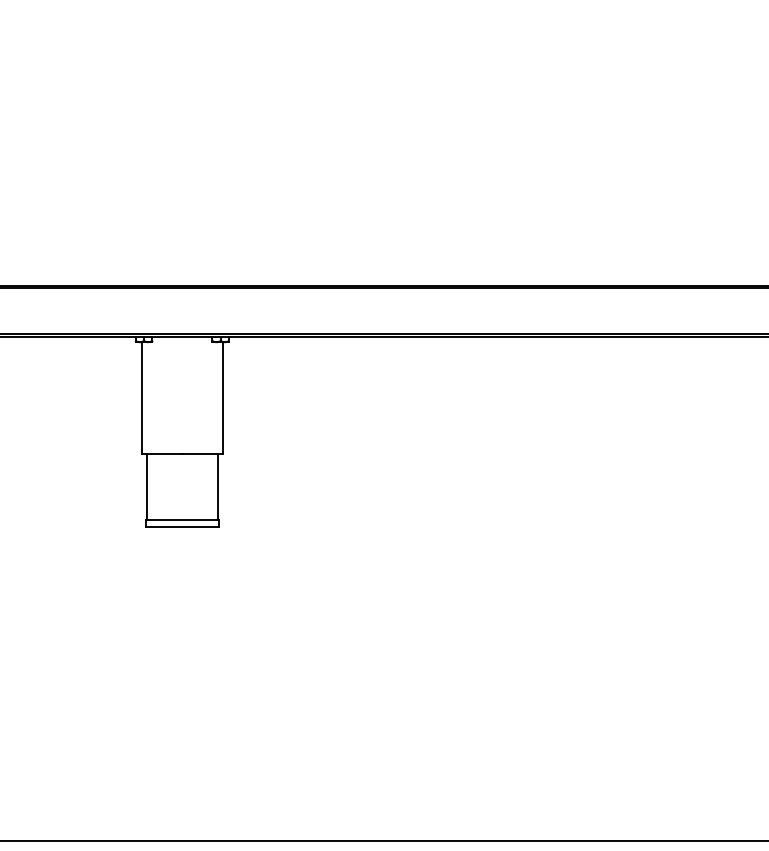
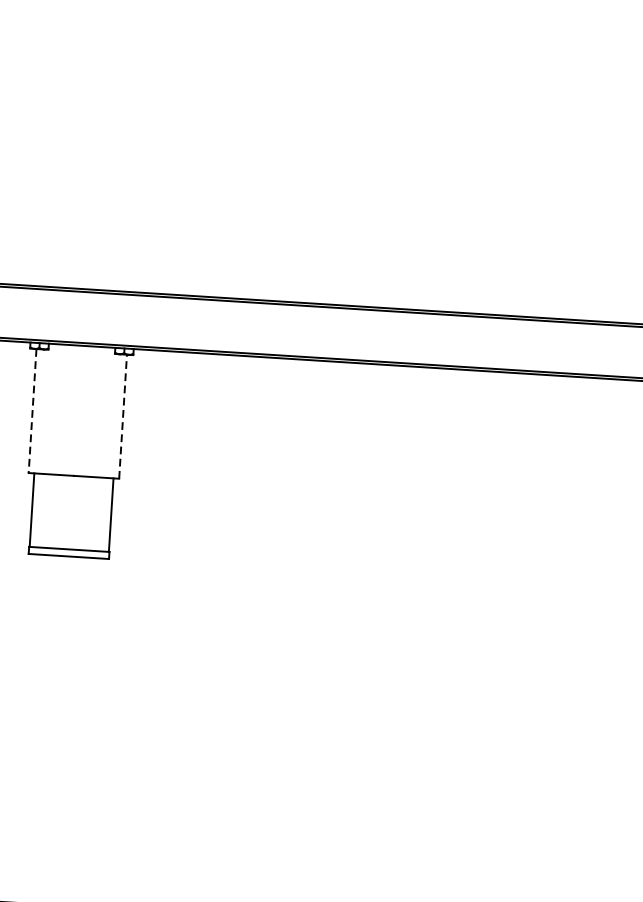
line: (141, 398) -> (32, 411), solid -> dashed
line: (223, 398) -> (123, 417), solid -> dashed

